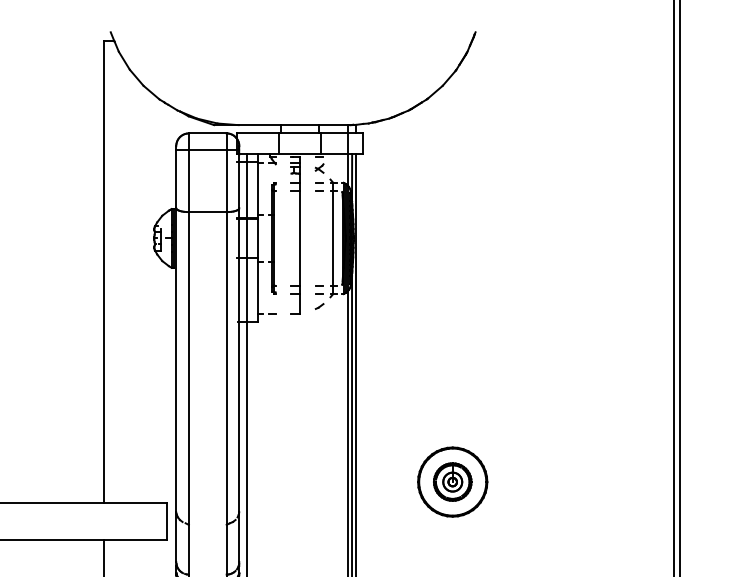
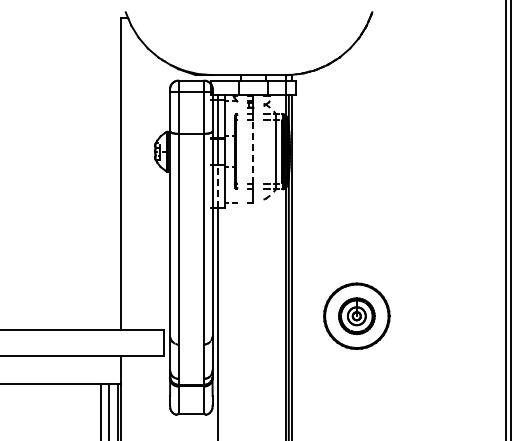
line: (299, 238) -> (253, 151), solid -> dashed
line: (246, 289) -> (217, 186), solid -> dashed
part: (452, 482) -> (356, 316), size x1.4

